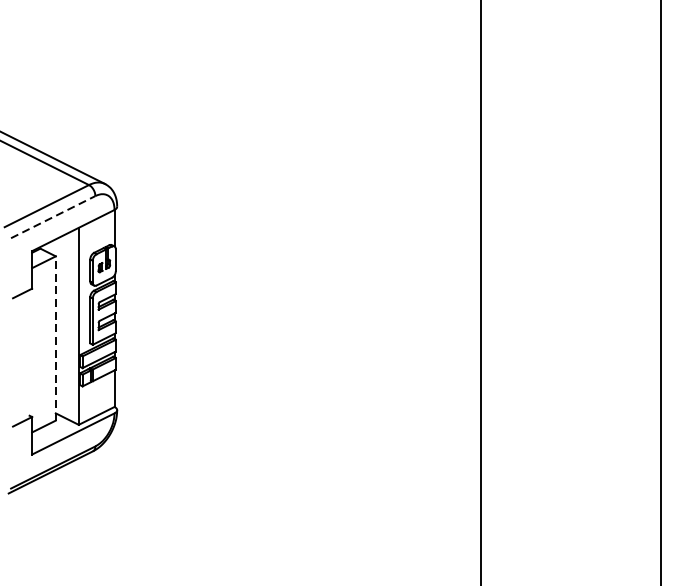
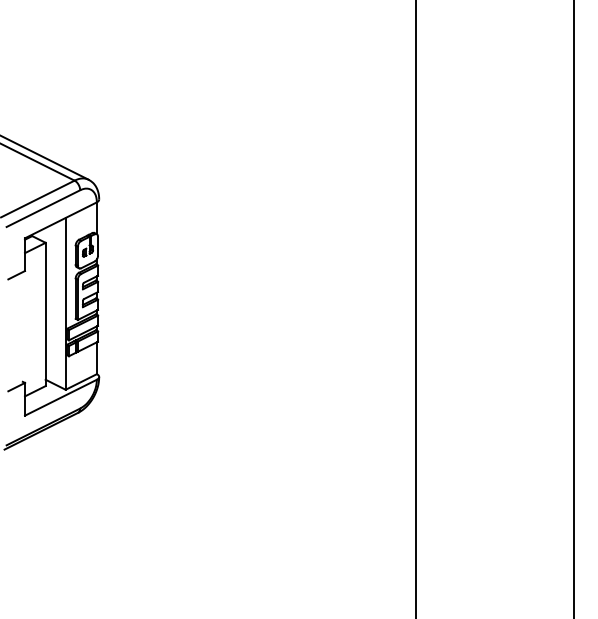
line: (53, 216) -> (43, 208), dashed -> solid
line: (55, 338) -> (45, 314), dashed -> solid

